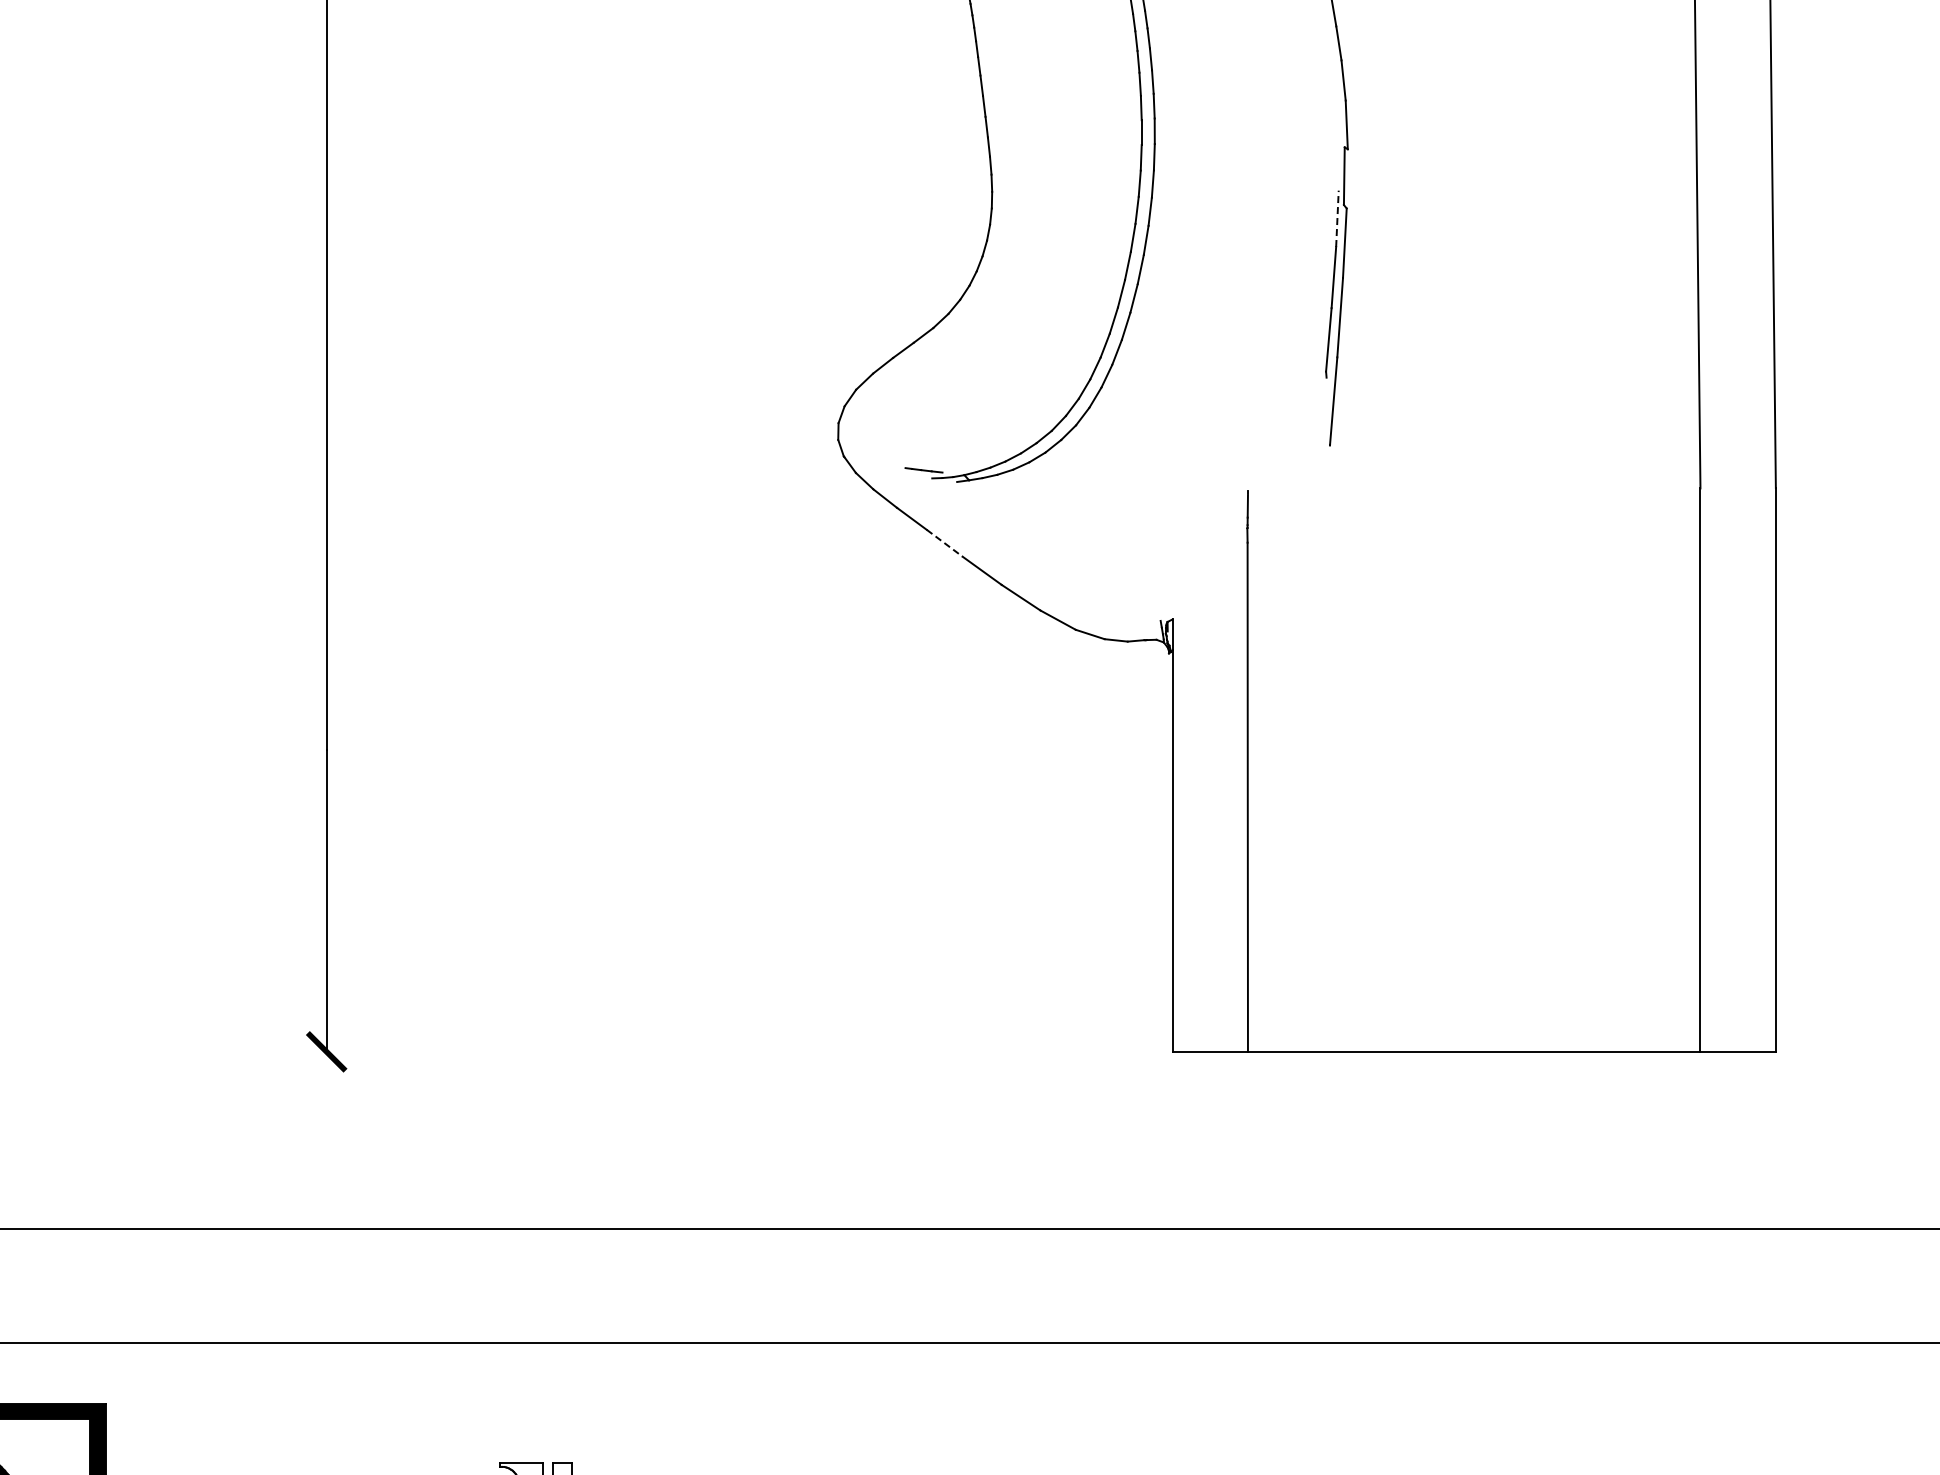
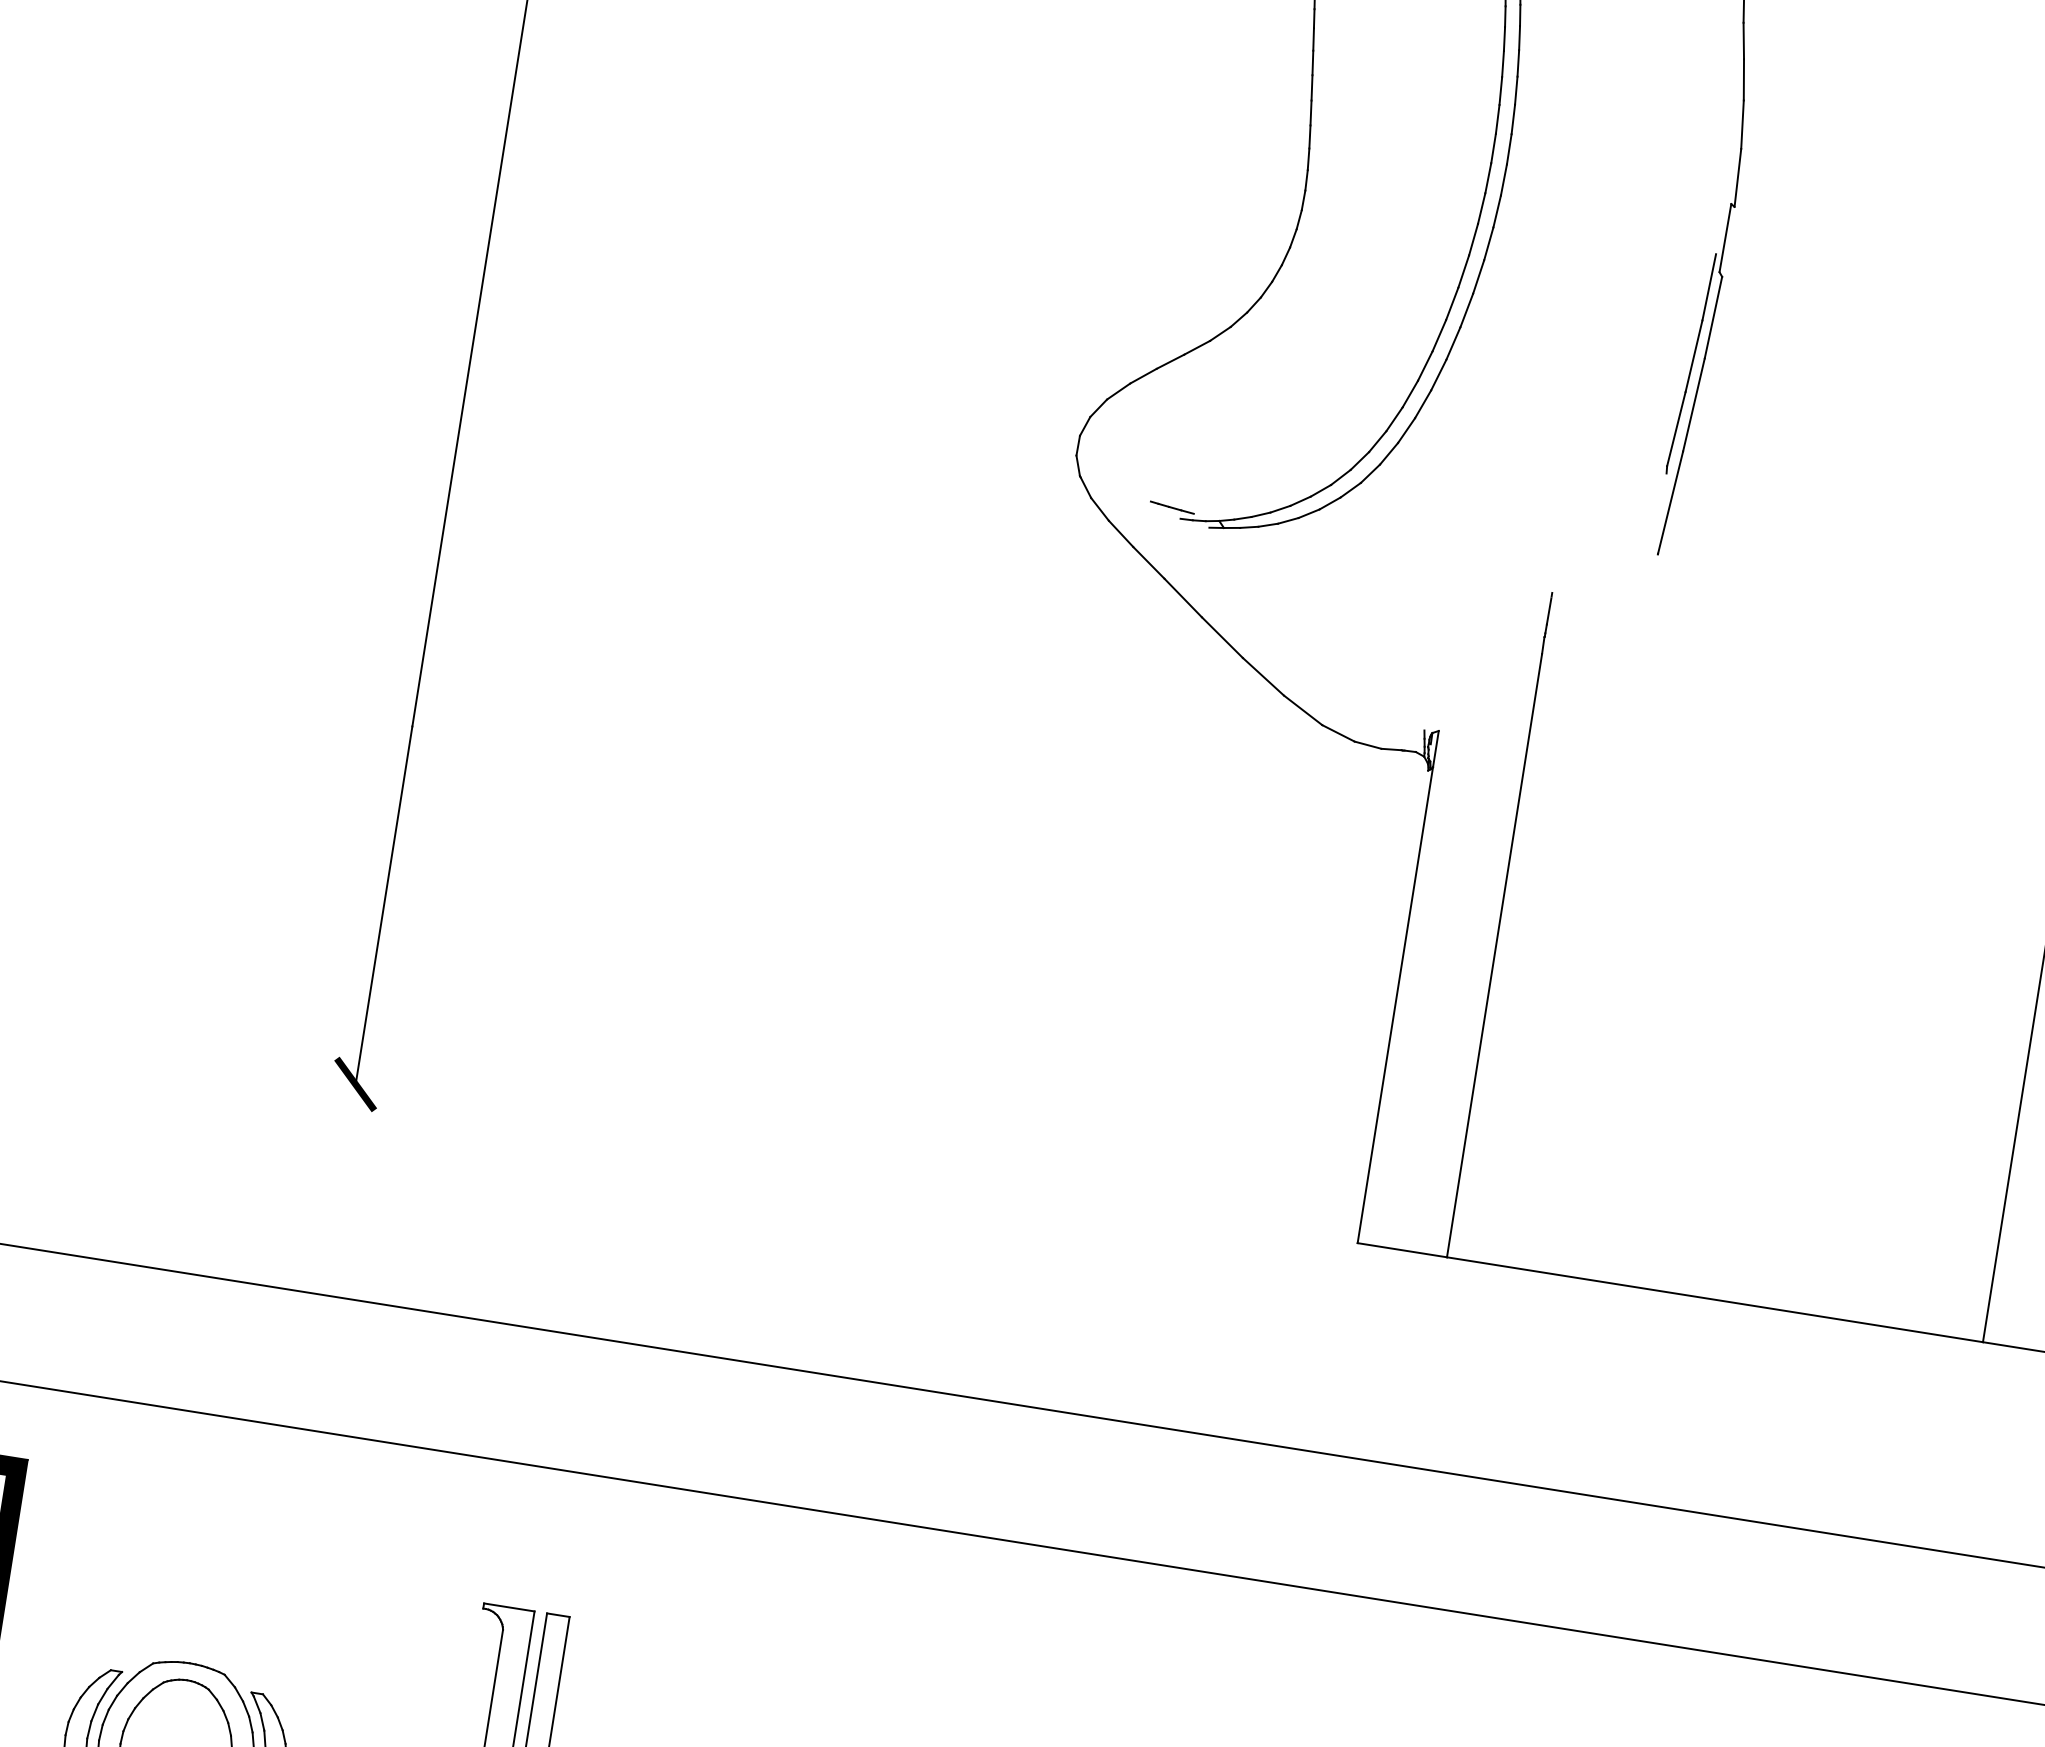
line: (1337, 218) -> (1709, 286), dashed -> solid
line: (945, 543) -> (1184, 598), dashed -> solid

